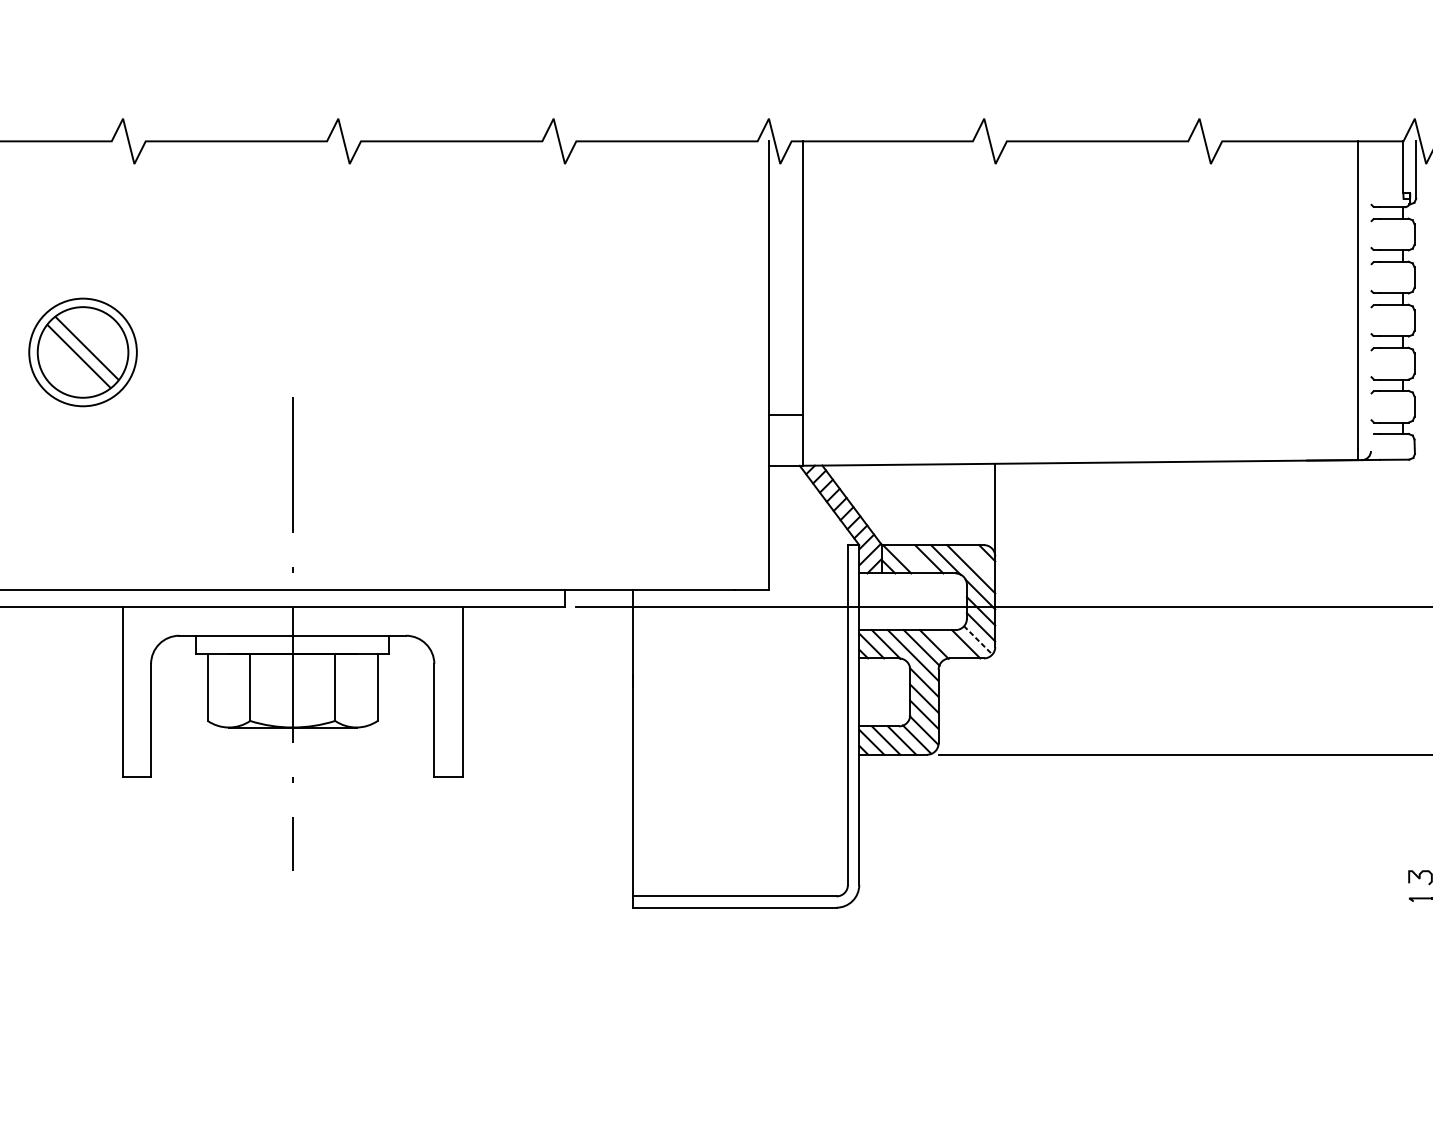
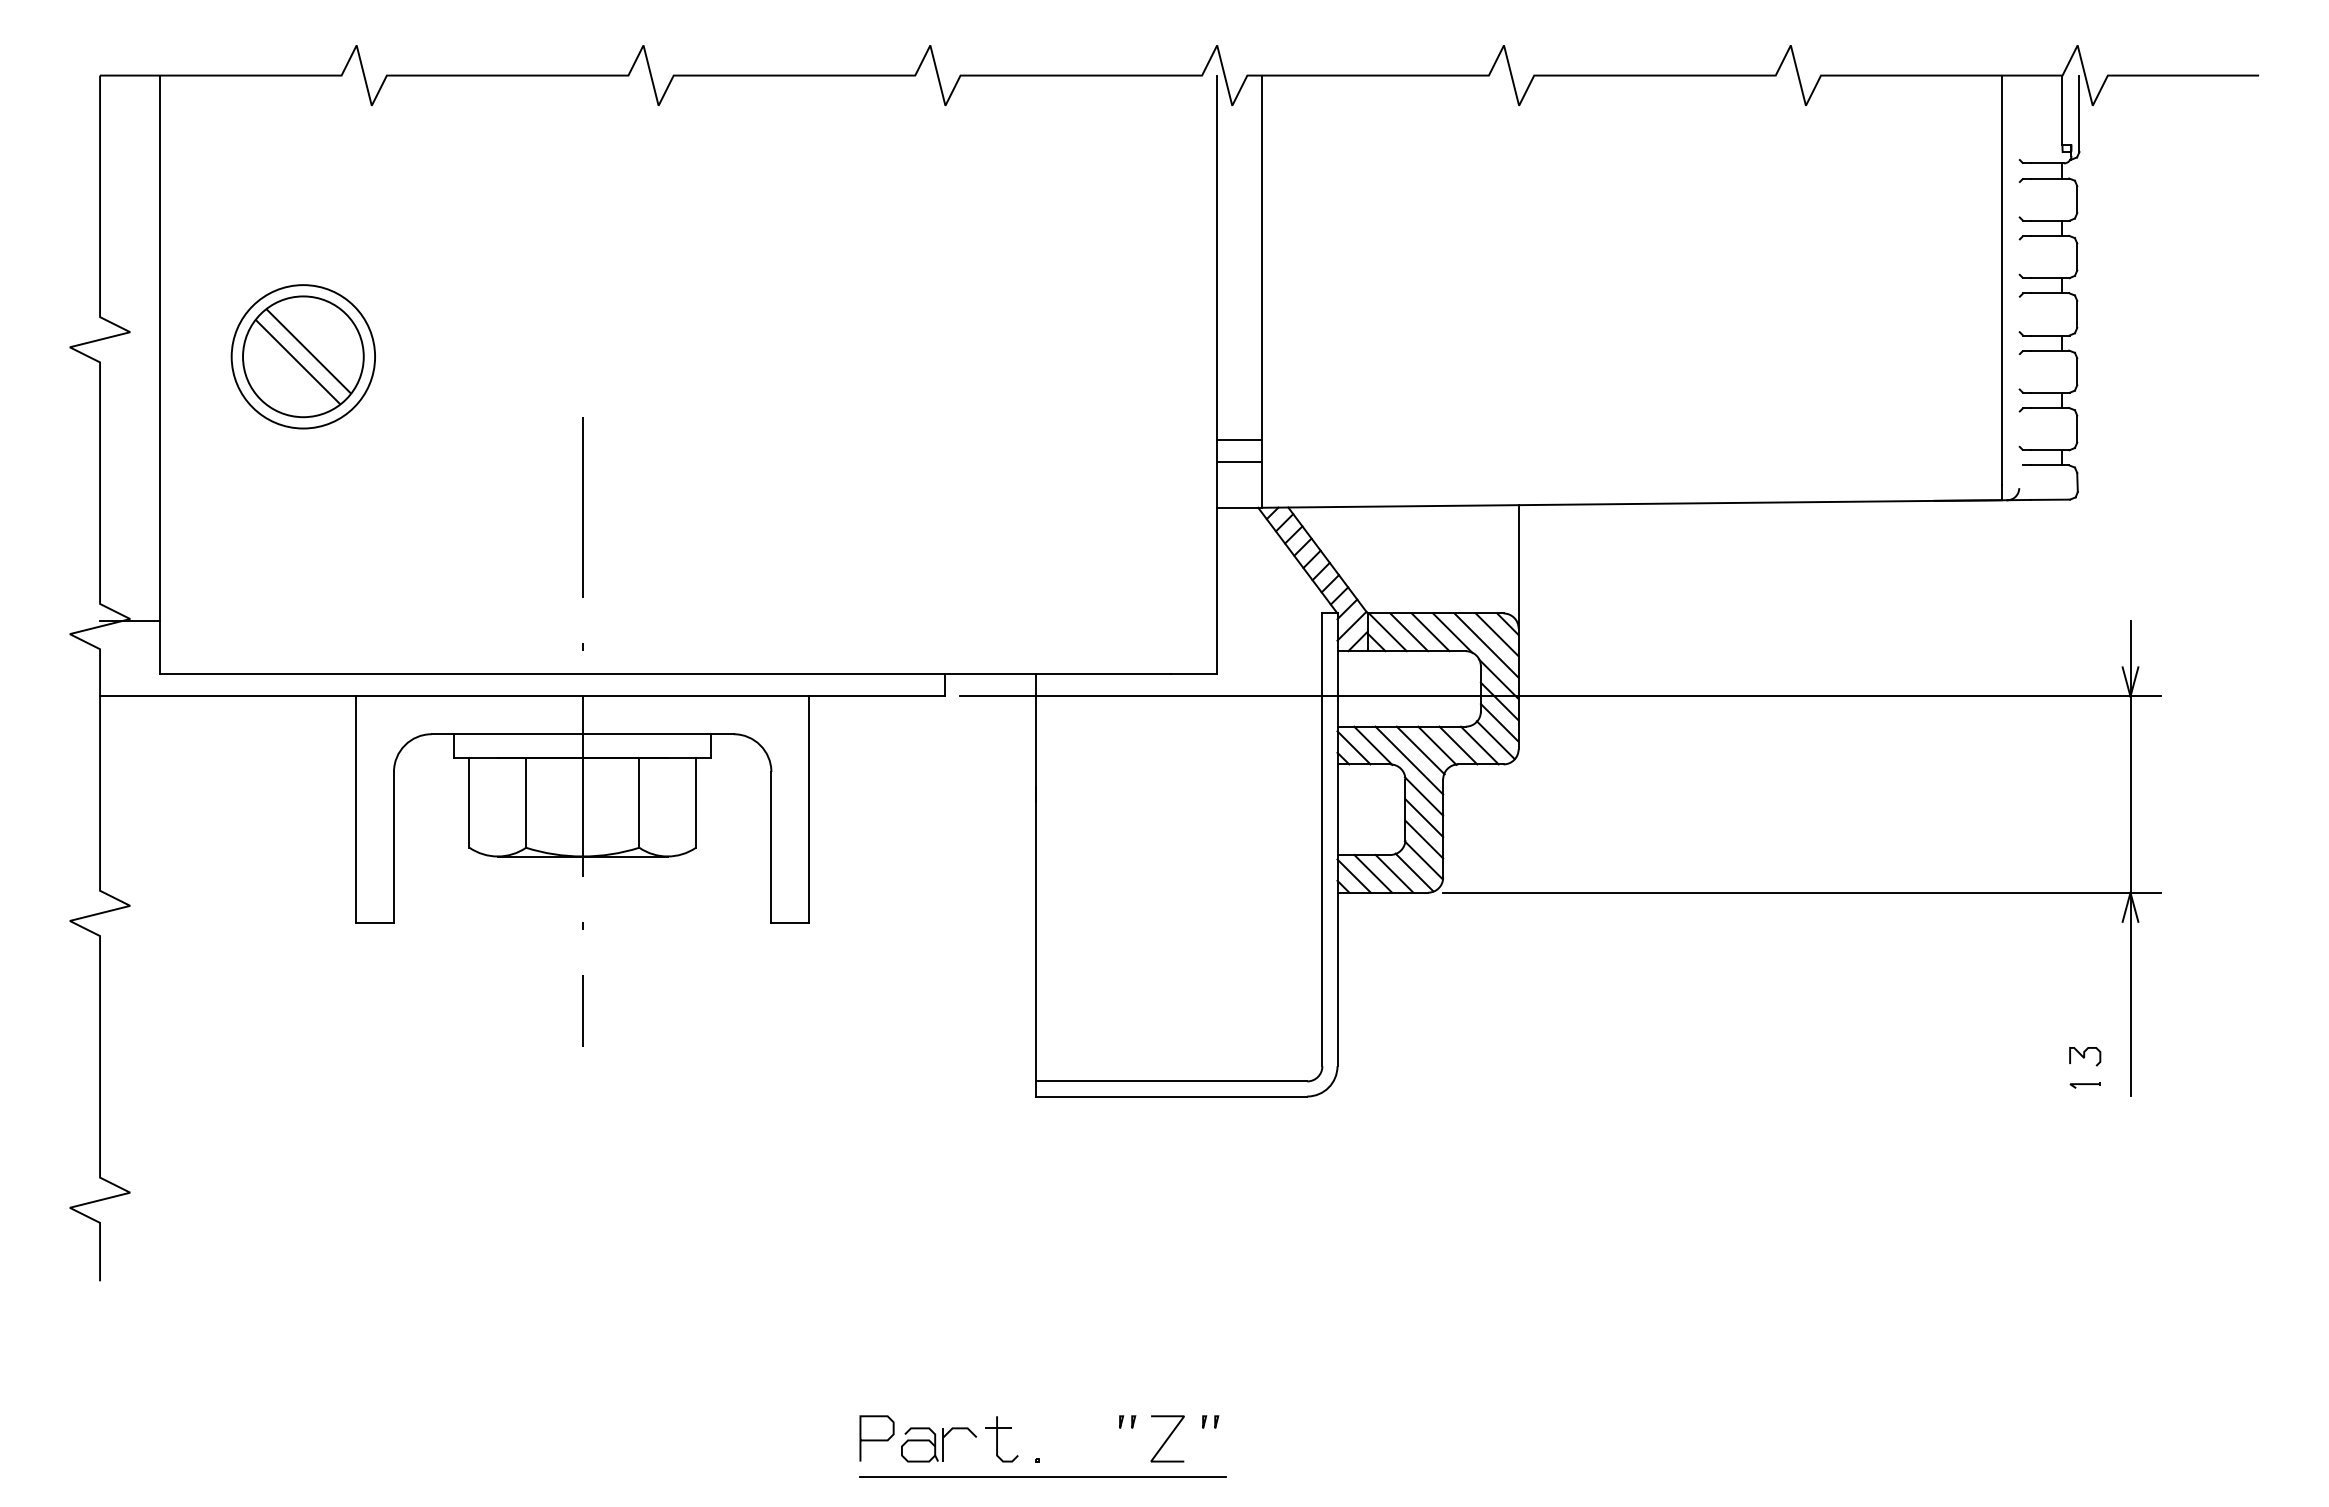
line: (785, 431) -> (1239, 462), added
line: (913, 559) -> (1409, 632), added
line: (978, 560) -> (1496, 634), added
line: (977, 640) -> (1495, 740), dashed -> solid
line: (950, 644) -> (1458, 745), added

